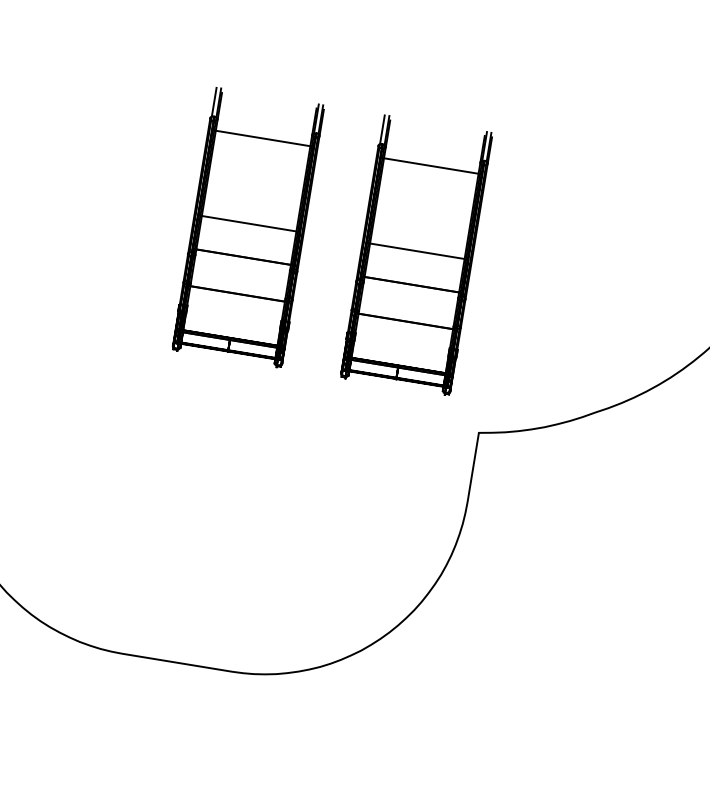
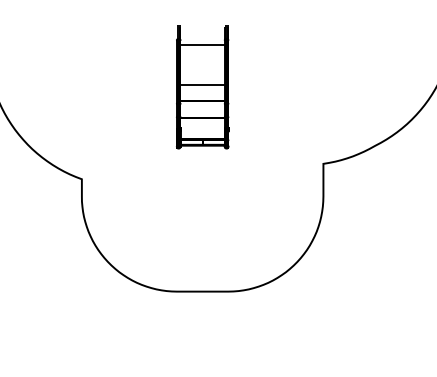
part: (416, 255) -> (281, 87), removed

